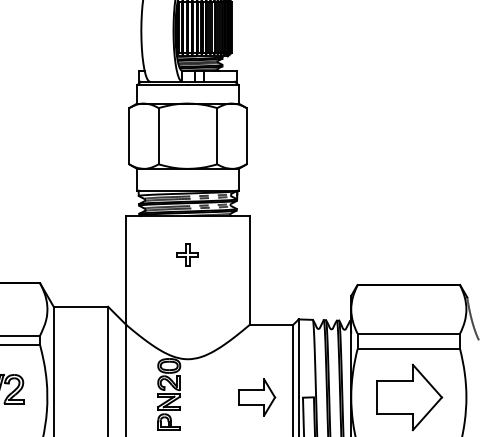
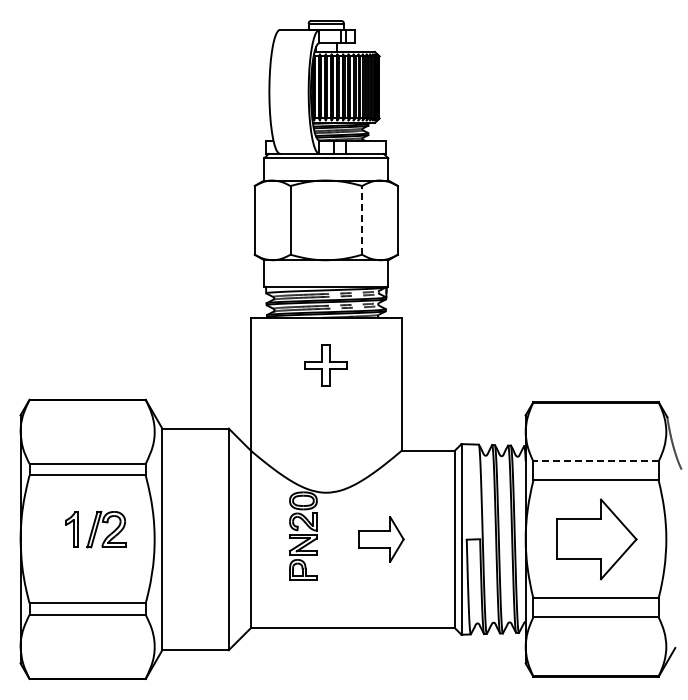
line: (217, 135) -> (362, 219), solid -> dashed
part: (187, 254) -> (325, 364), size x1.6
line: (409, 333) -> (596, 461), solid -> dashed
part: (256, 397) -> (381, 539), moved

